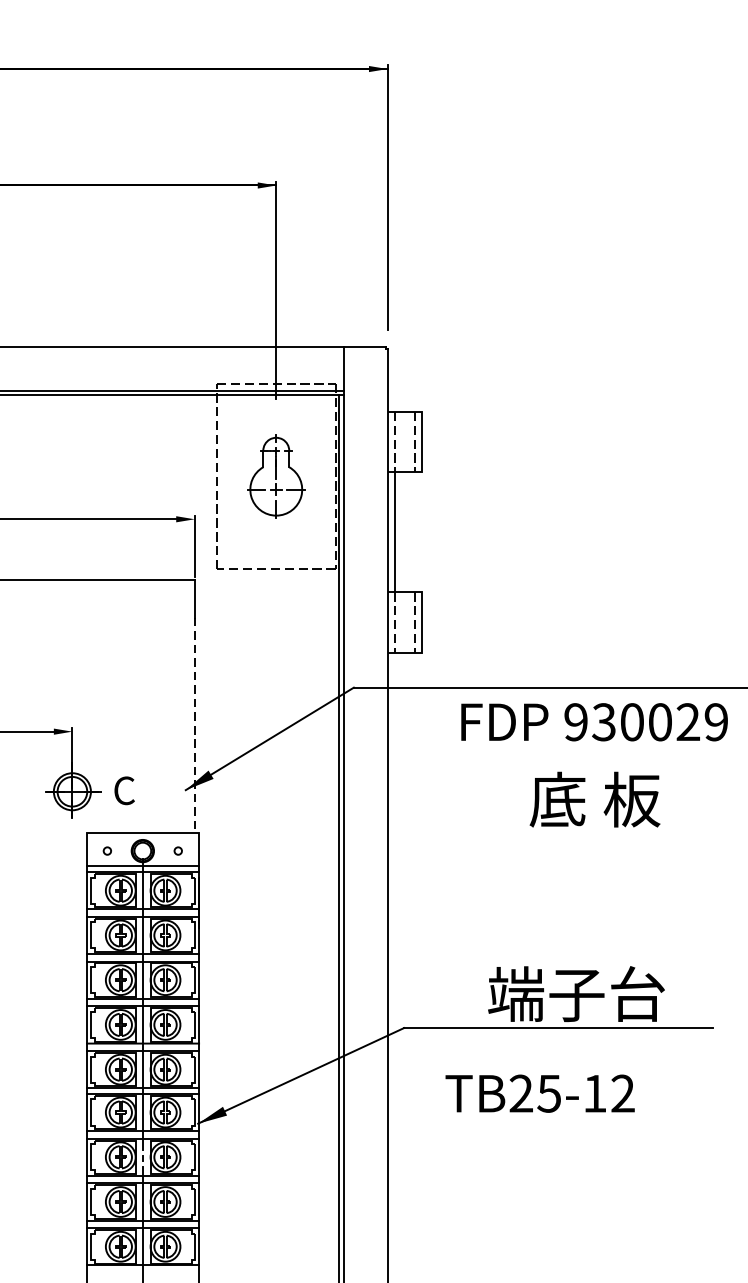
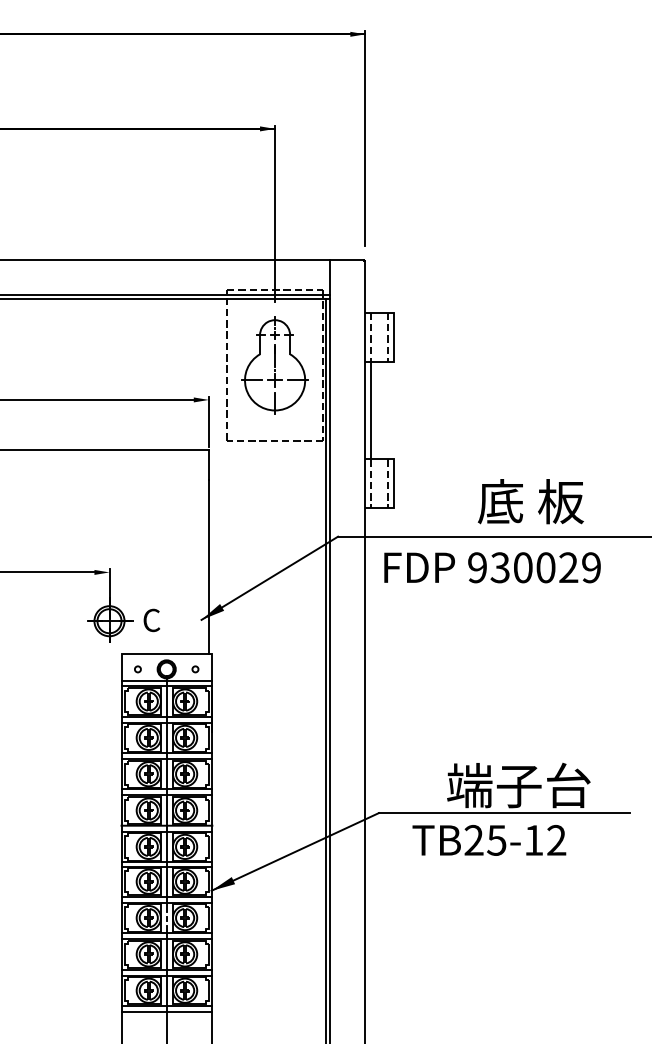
part: (275, 476) -> (274, 365), size x1.43
text: (594, 721) -> (492, 567), moved
line: (194, 725) -> (208, 567), dashed -> solid
text: (594, 799) -> (530, 501), moved
text: (540, 1093) -> (489, 840), moved
line: (142, 1272) -> (166, 1011), added

